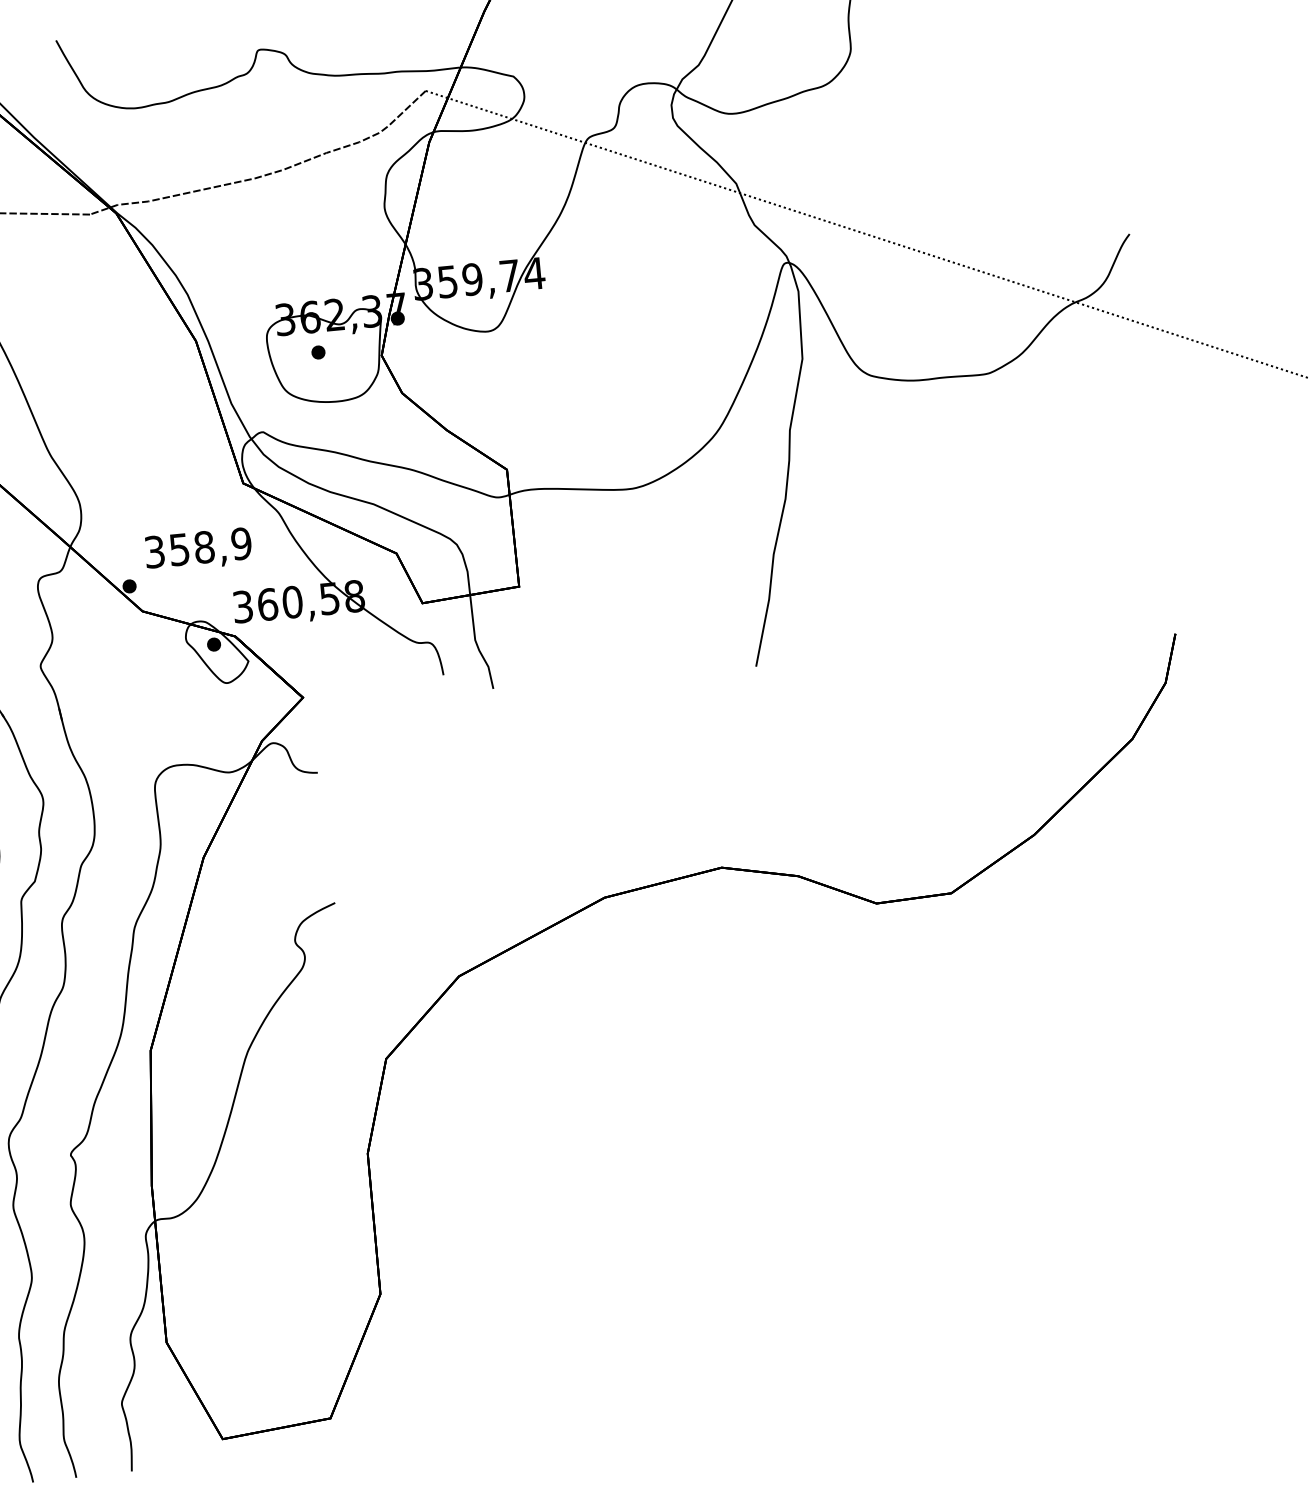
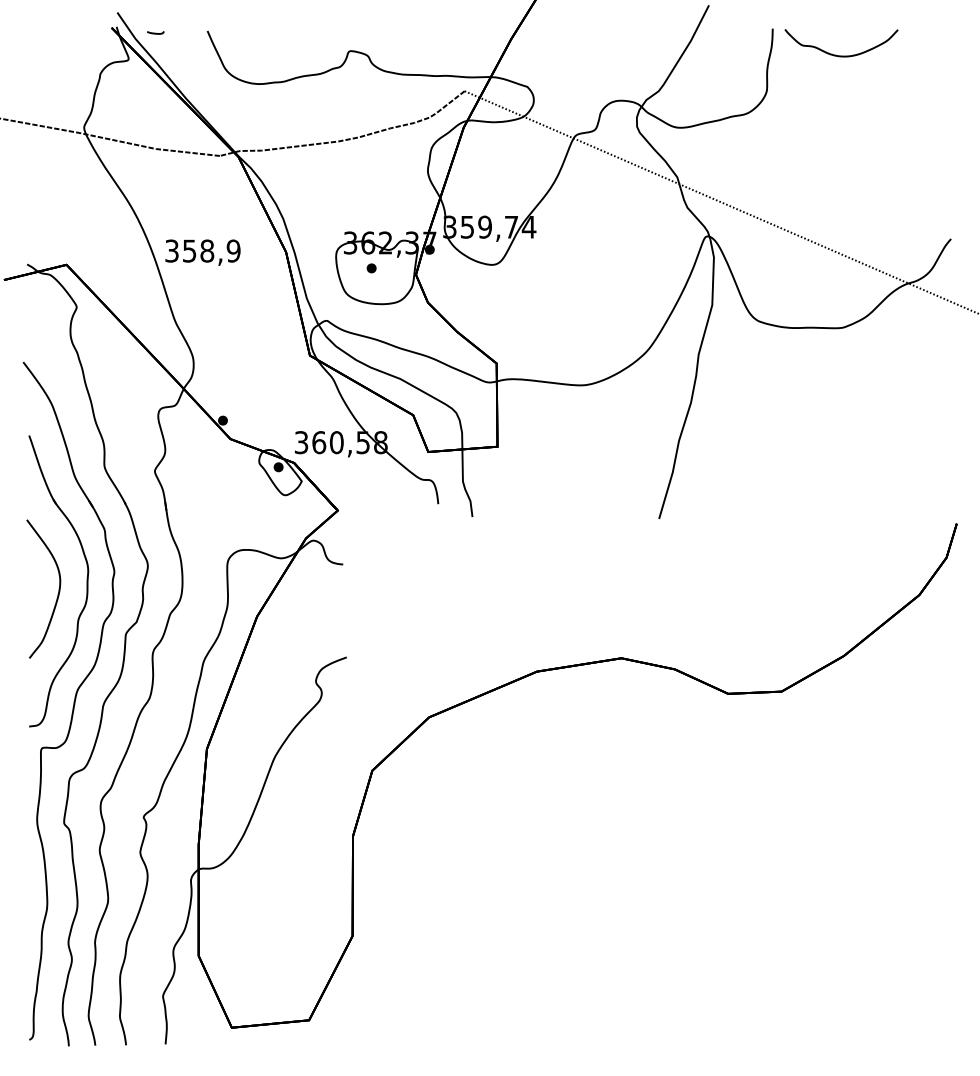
text: (197, 549) -> (202, 252), moved

